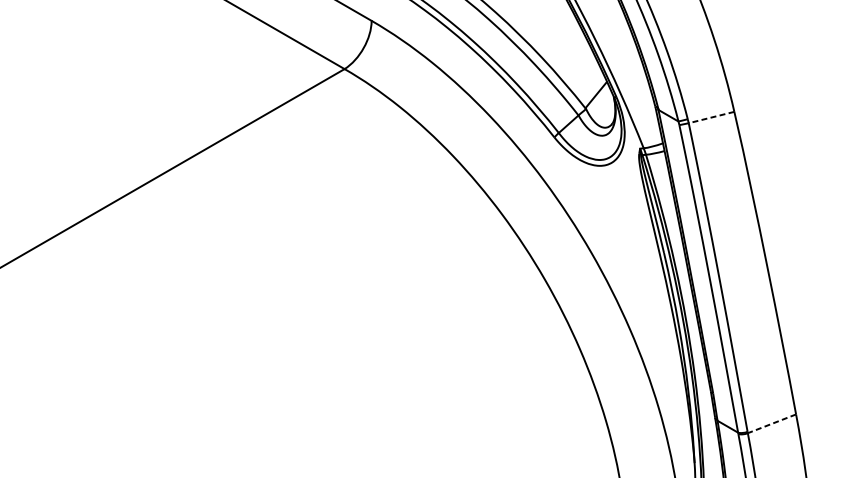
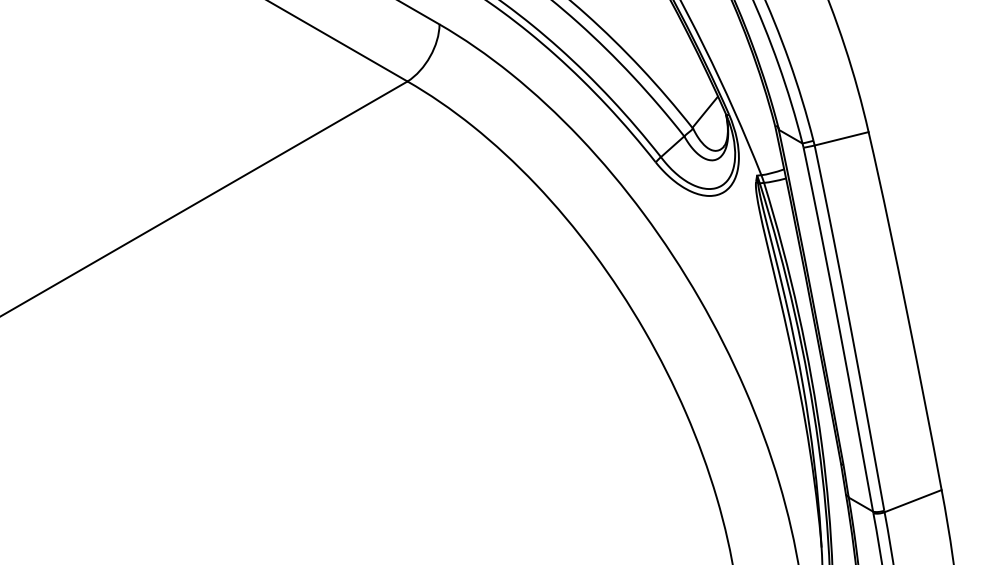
line: (711, 117) -> (841, 138), dashed -> solid
line: (772, 424) -> (913, 501), dashed -> solid

